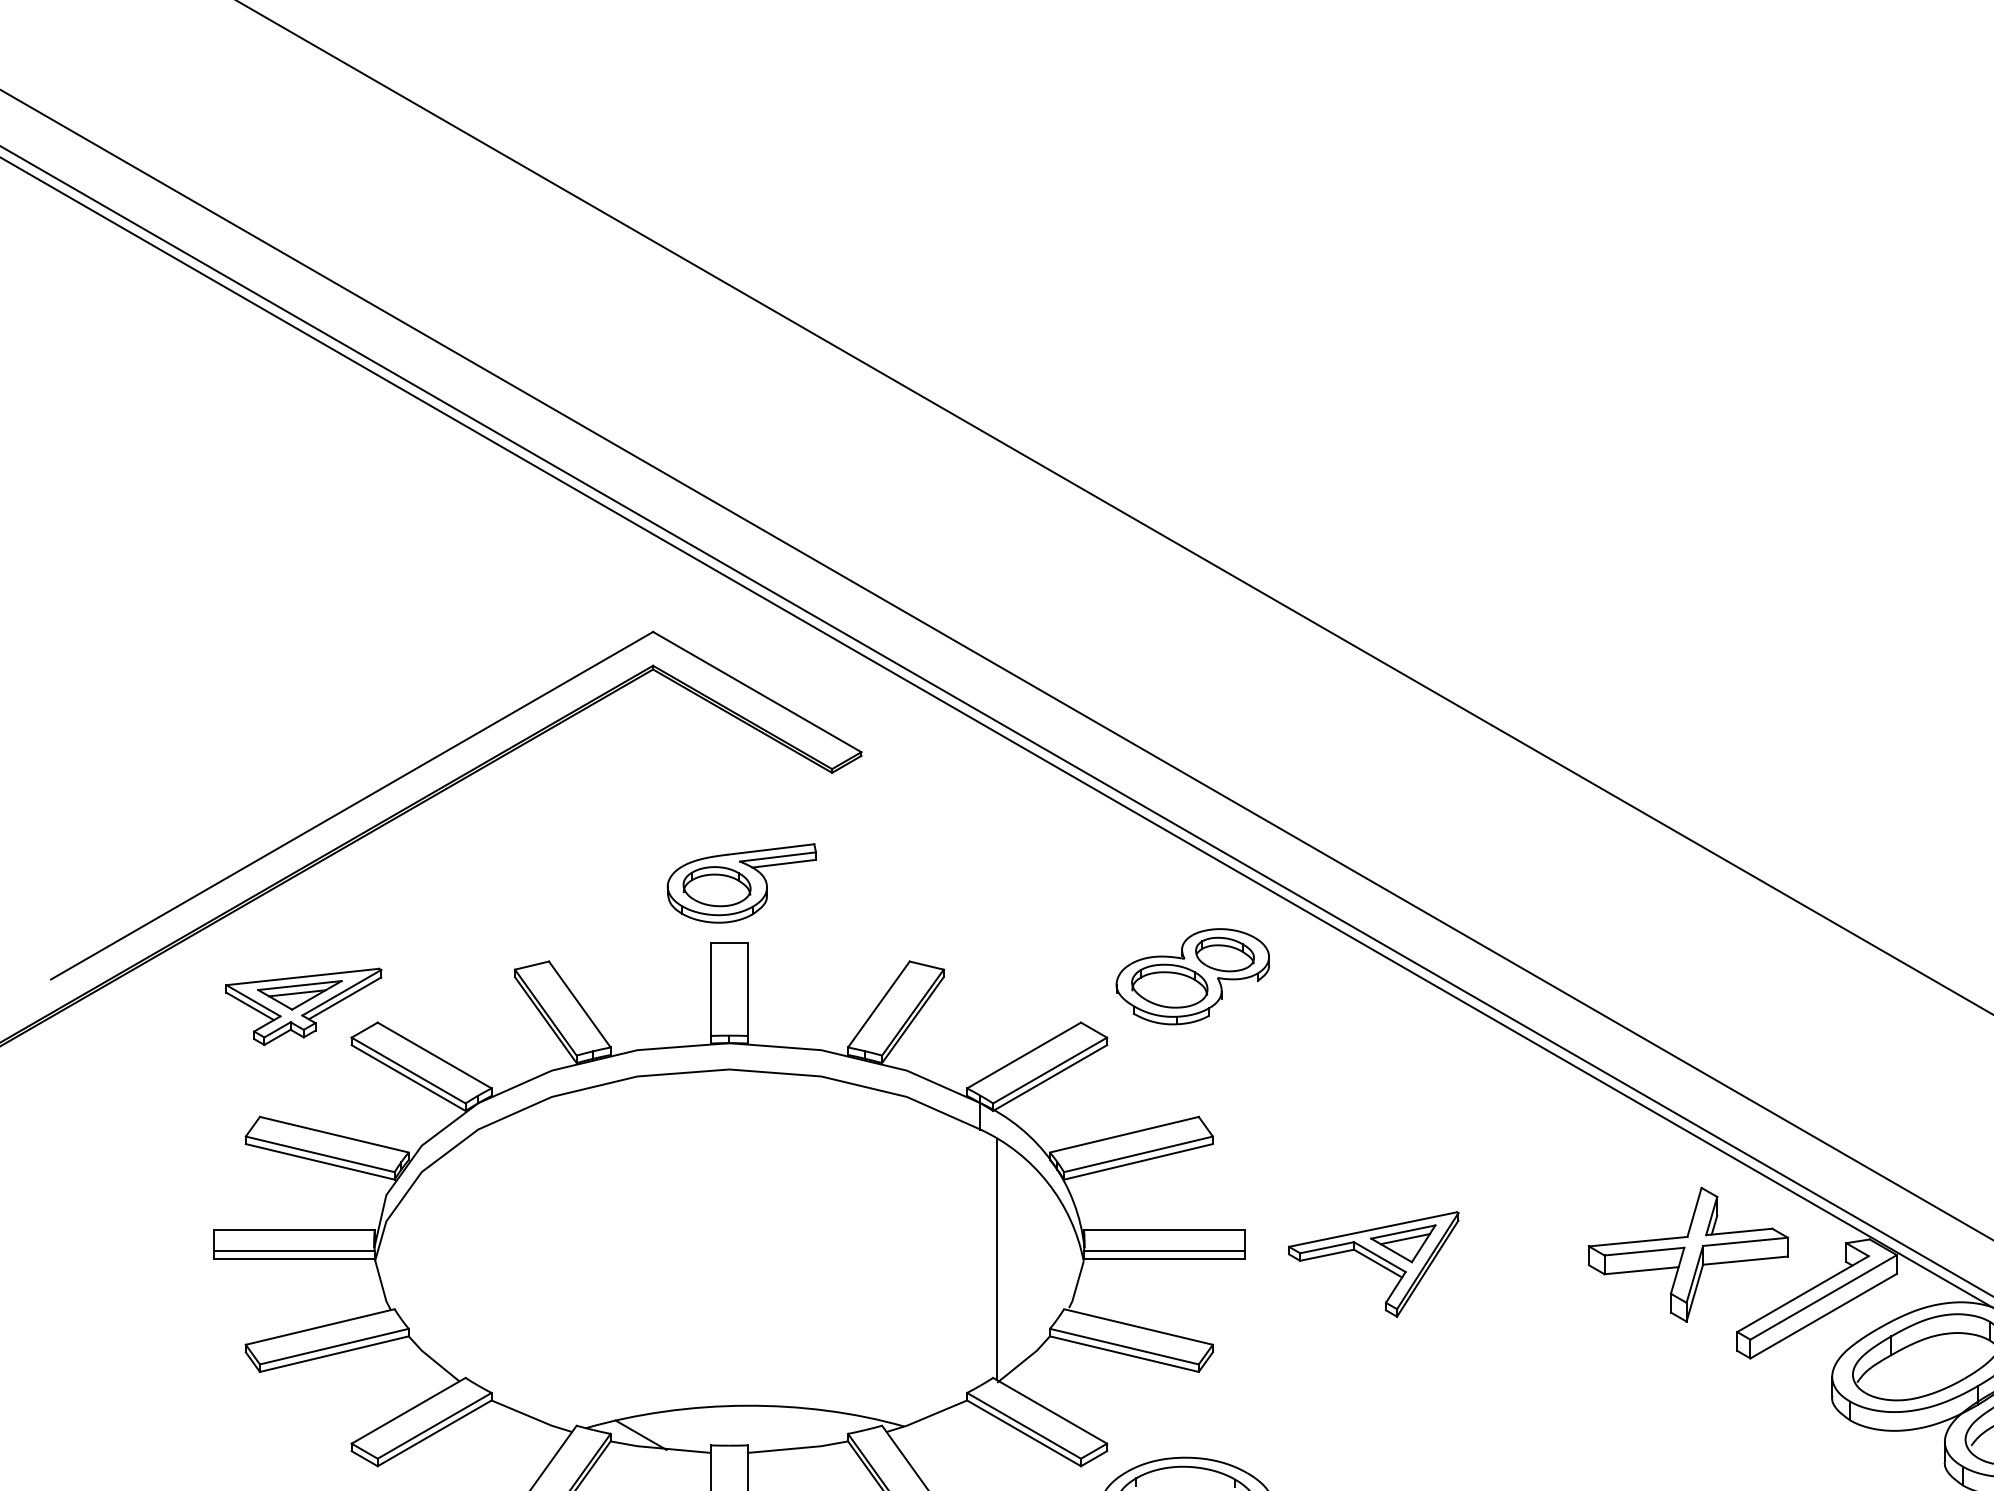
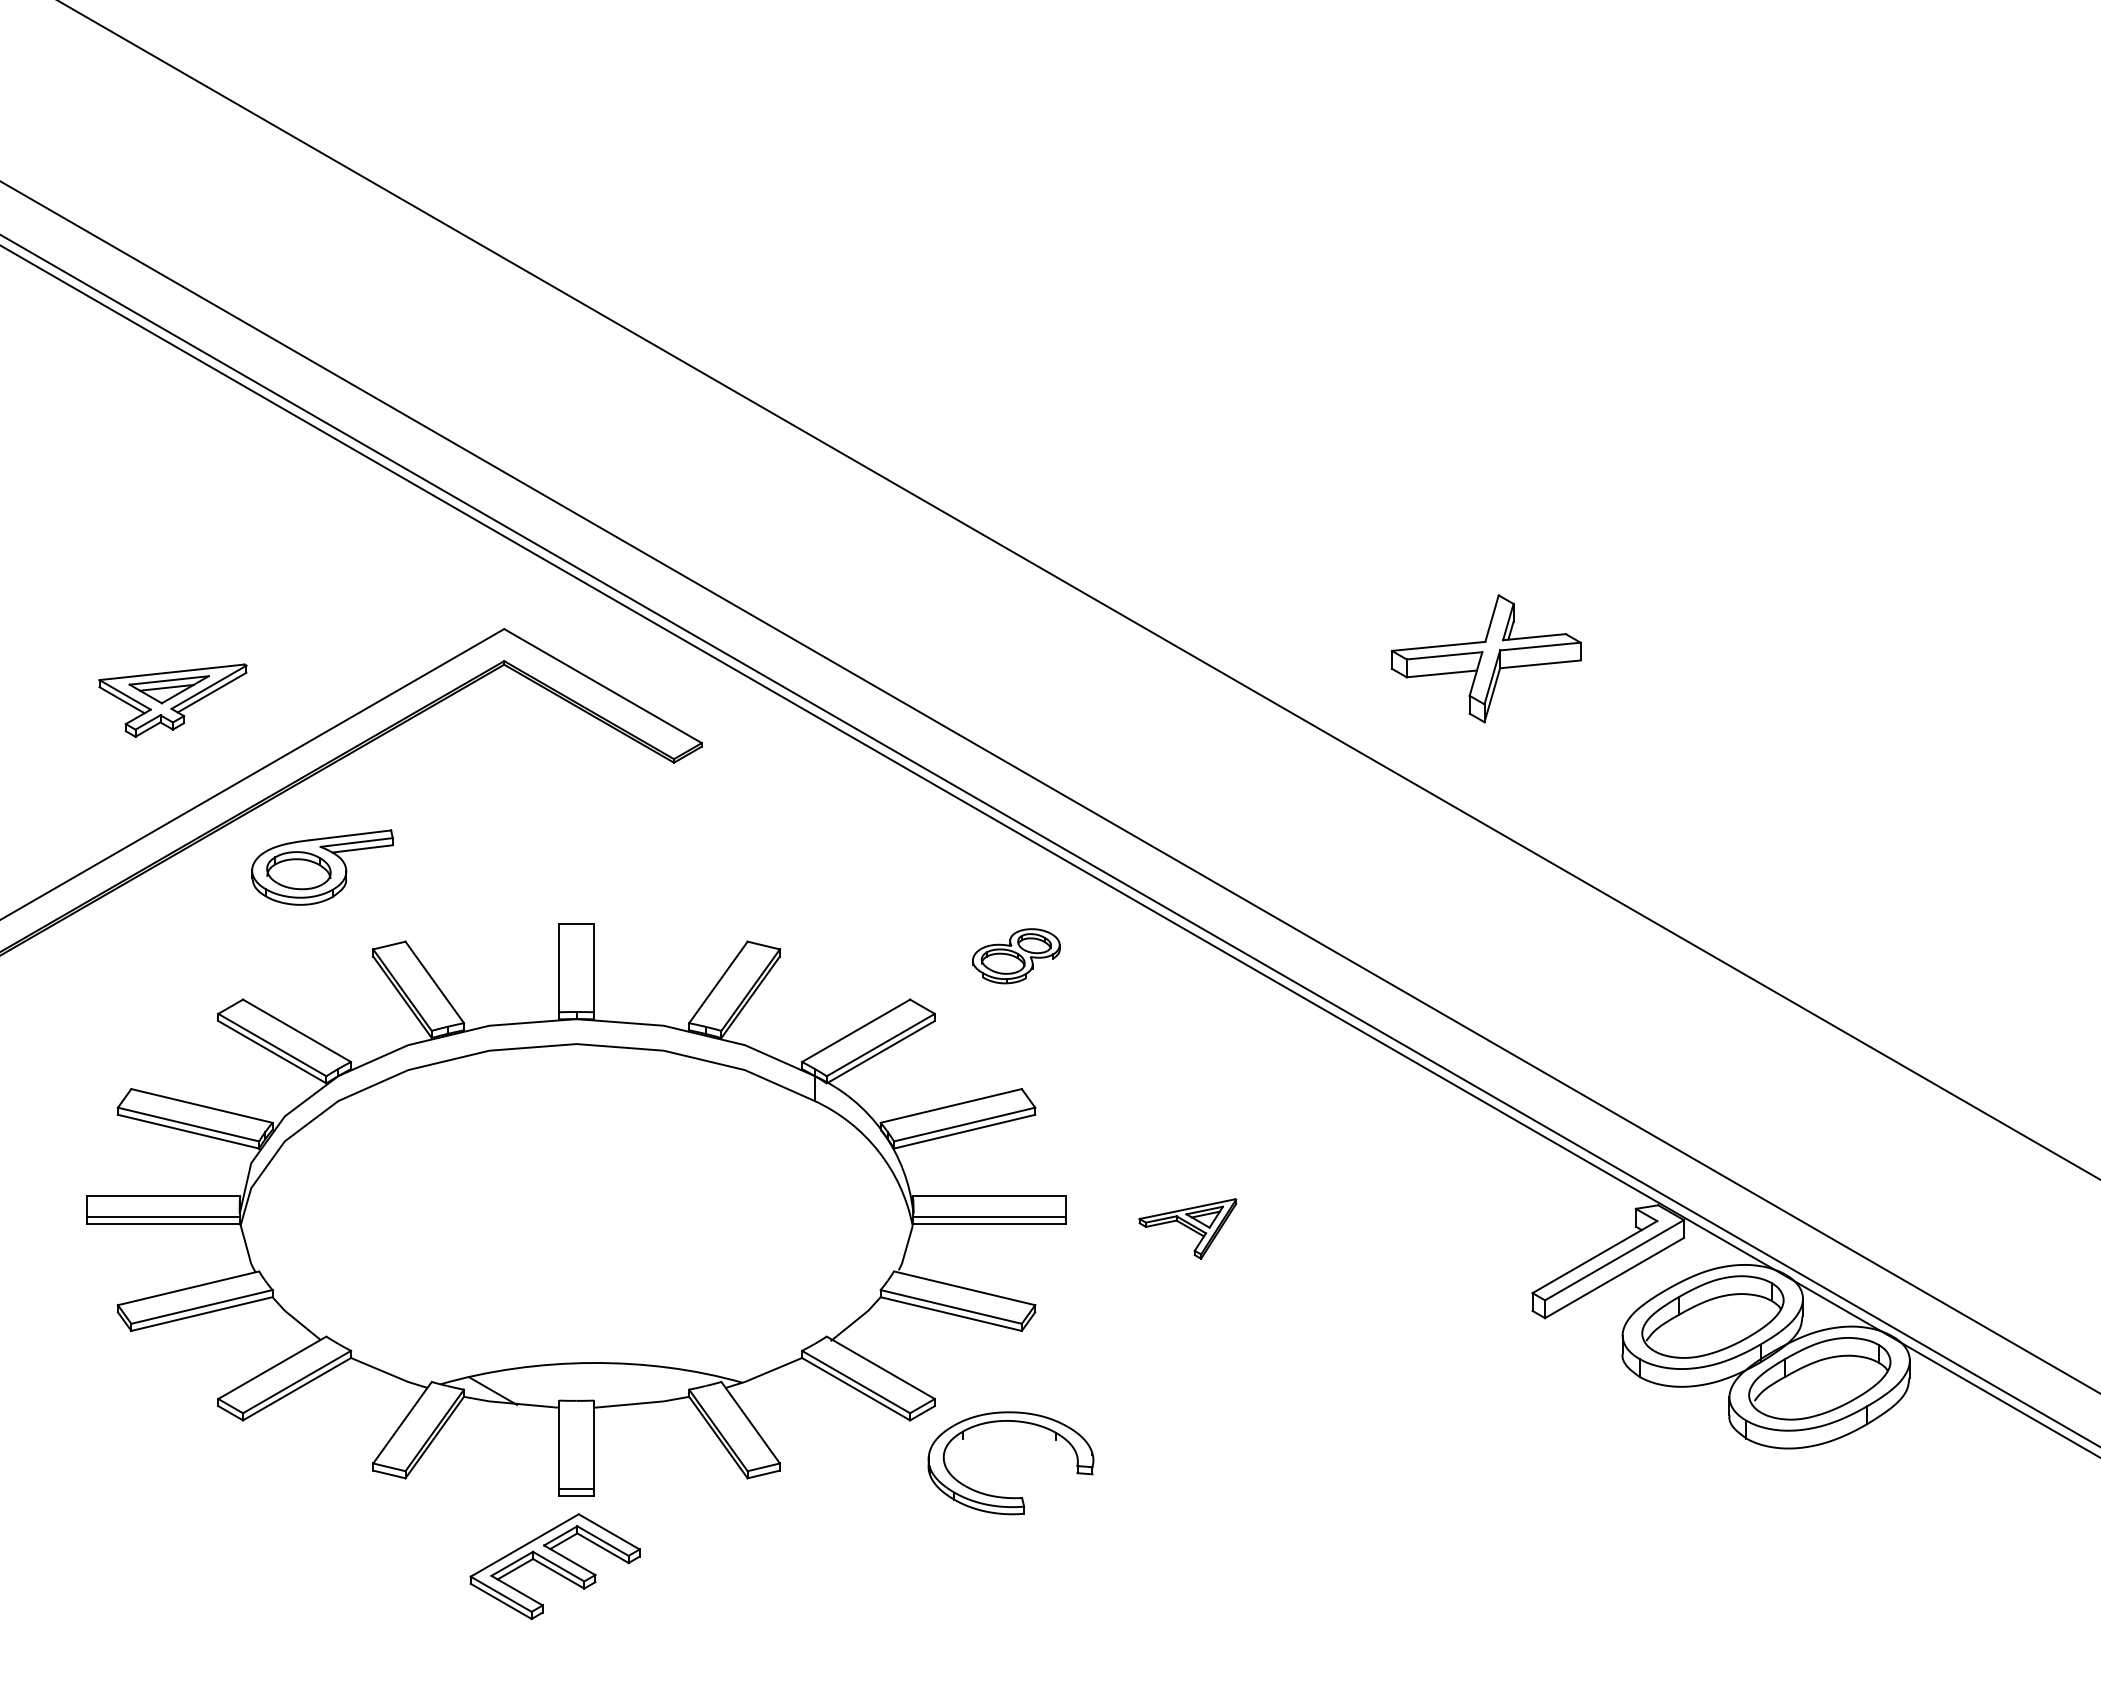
part: (741, 883) -> (322, 867), moved
part: (1193, 977) -> (1016, 956), size x0.6
part: (303, 1006) -> (172, 700), moved
part: (1687, 1254) -> (1485, 658), moved
line: (997, 1259) -> (830, 1224), removed
part: (1373, 1263) -> (1187, 1228), size x0.6

